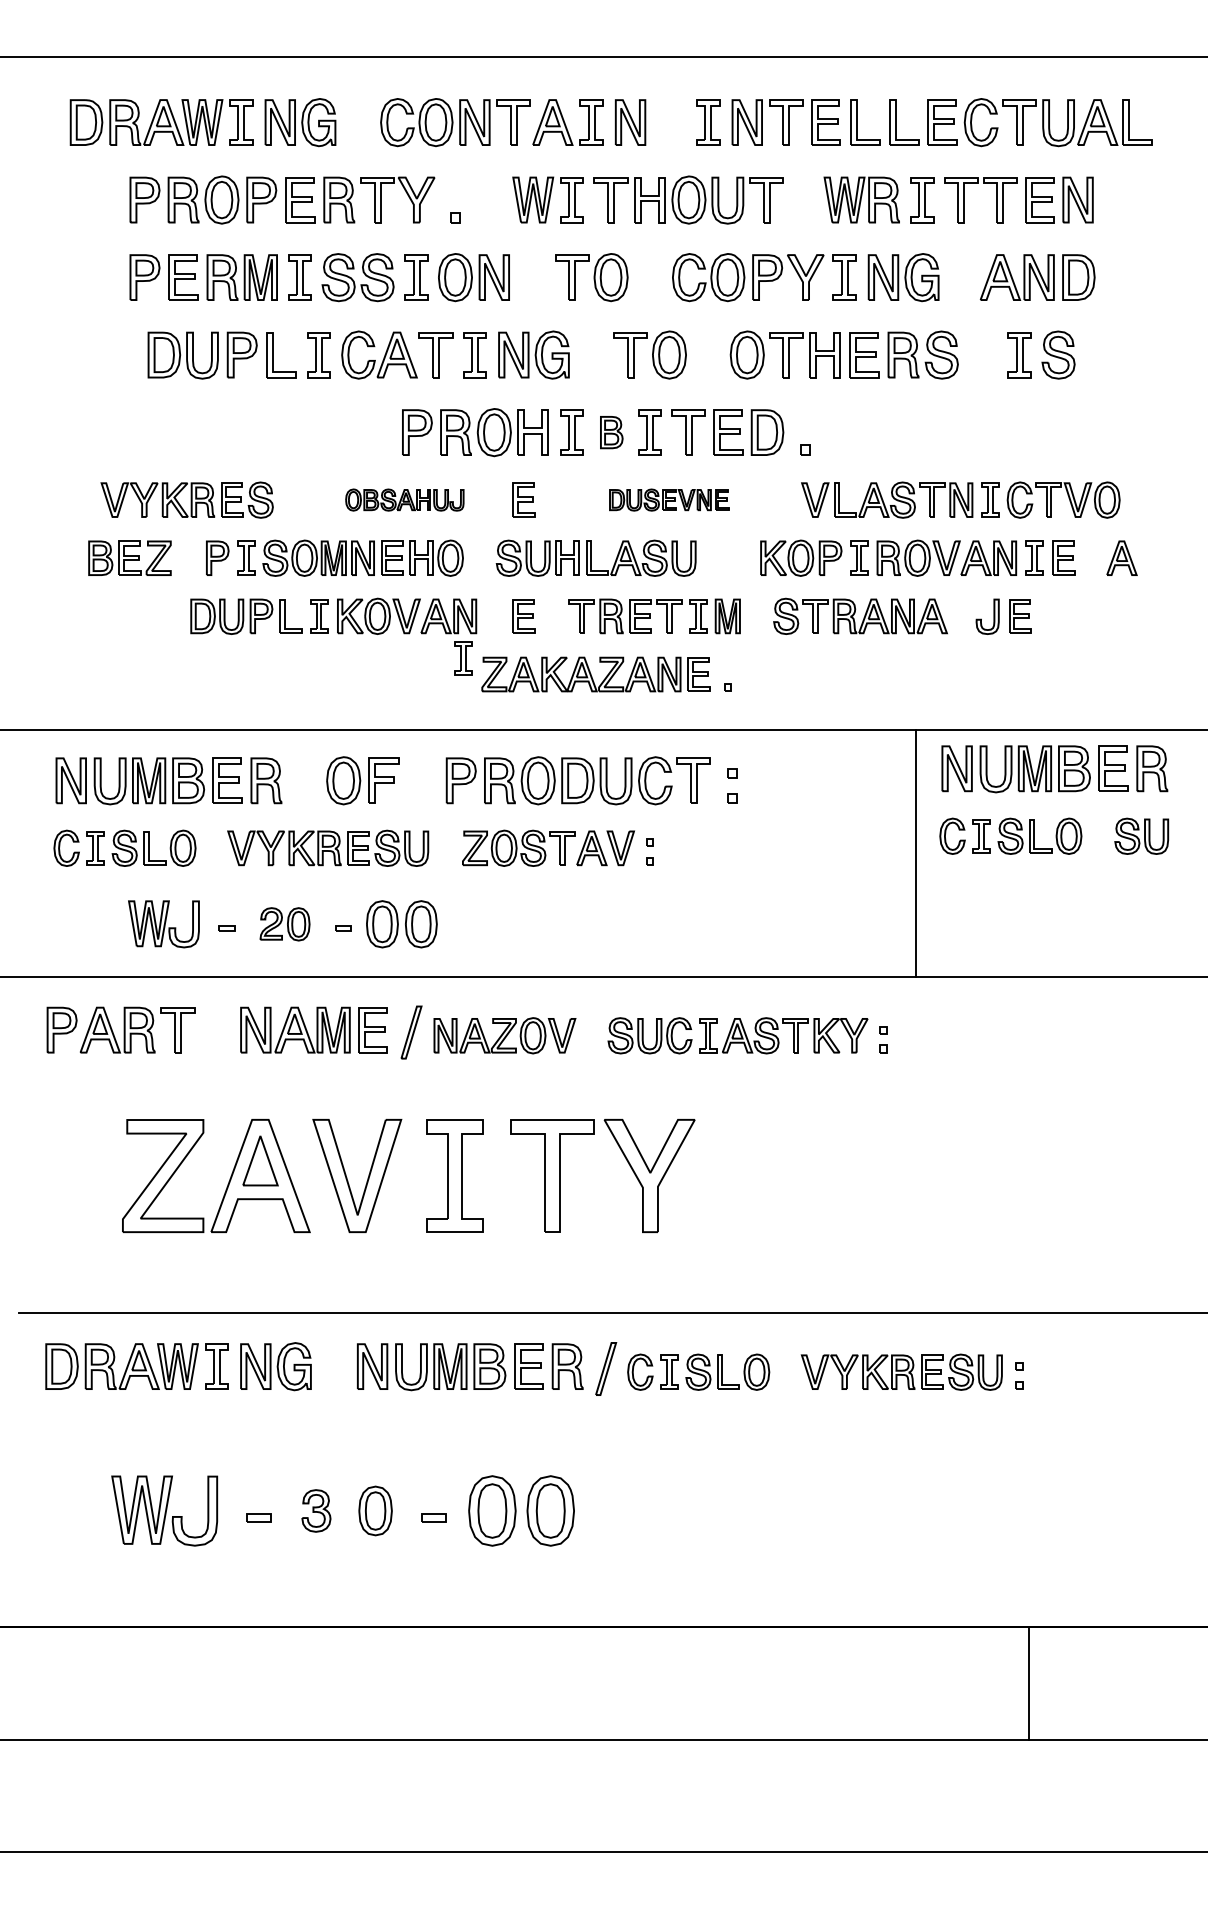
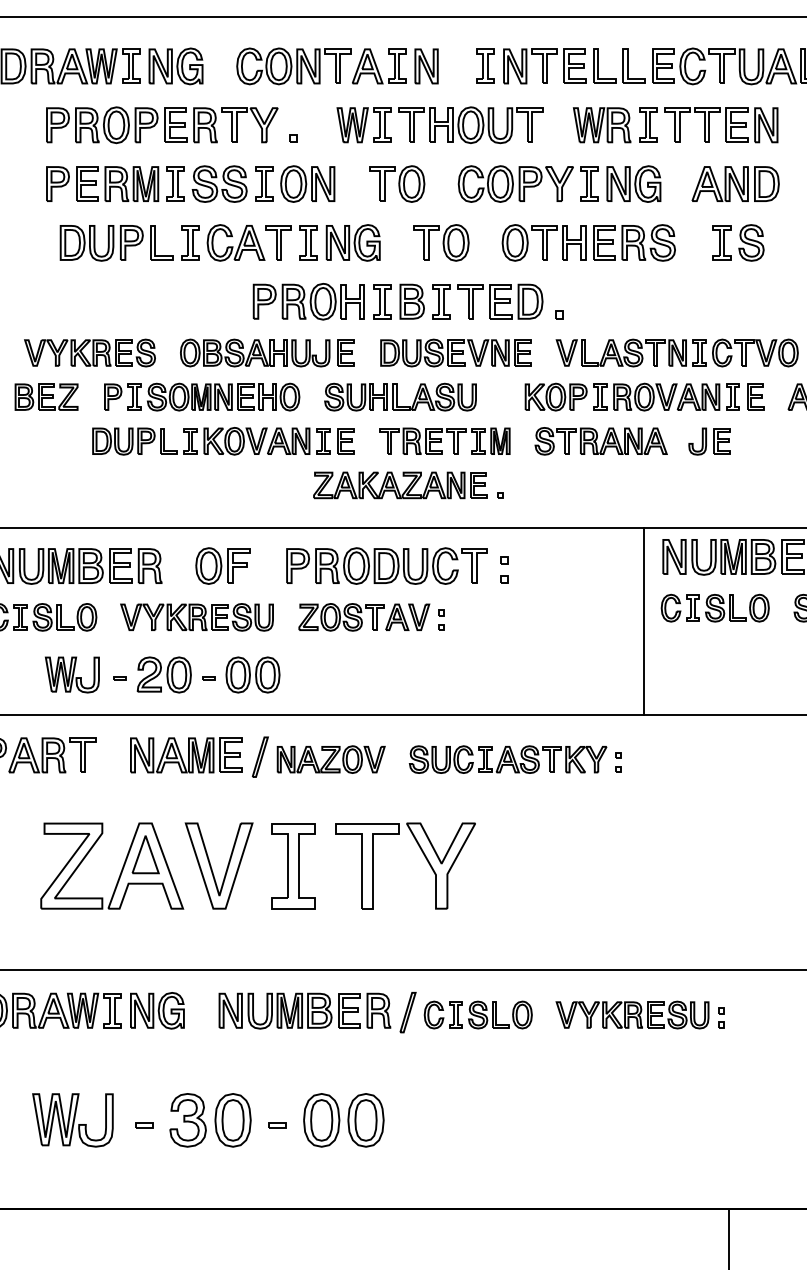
part: (611, 432) -> (412, 301), size x1.43
part: (404, 499) -> (254, 352), size x1.67
part: (668, 499) -> (455, 352), size x1.67
part: (463, 658) -> (323, 441), moved
part: (284, 924) -> (163, 675), size x1.43
part: (316, 1510) -> (188, 1120), size x1.67
part: (375, 1510) -> (232, 1120), size x1.43

